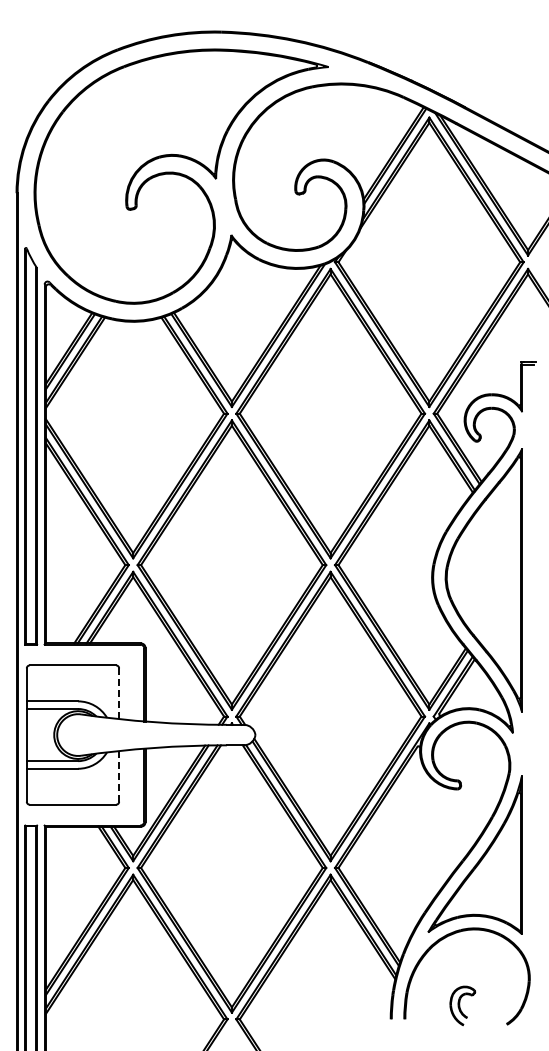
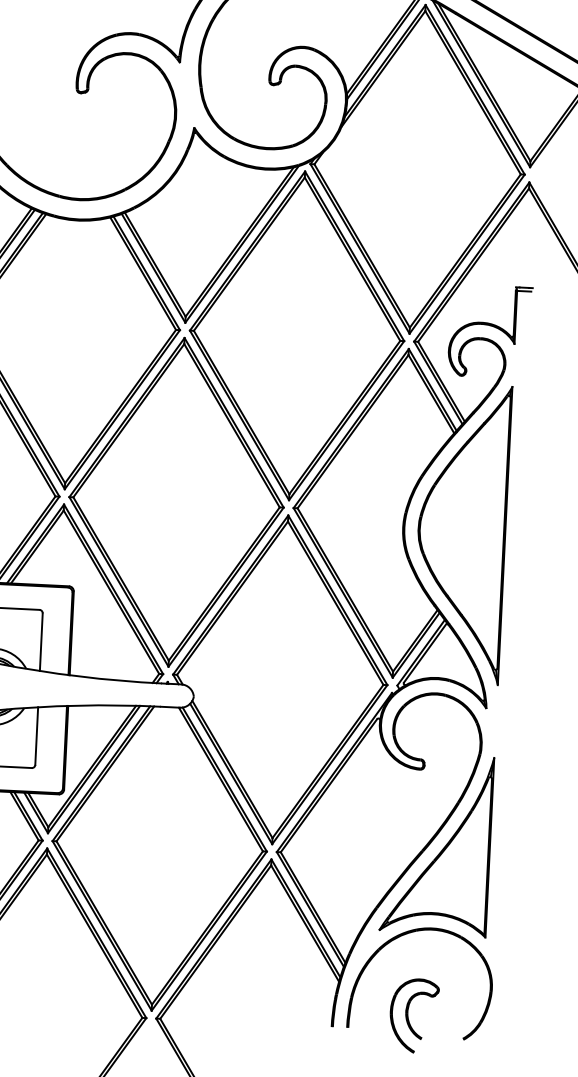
line: (119, 693) -> (41, 641), dashed -> solid
line: (119, 775) -> (37, 735), dashed -> solid
part: (462, 1005) -> (413, 1015), size x1.67

